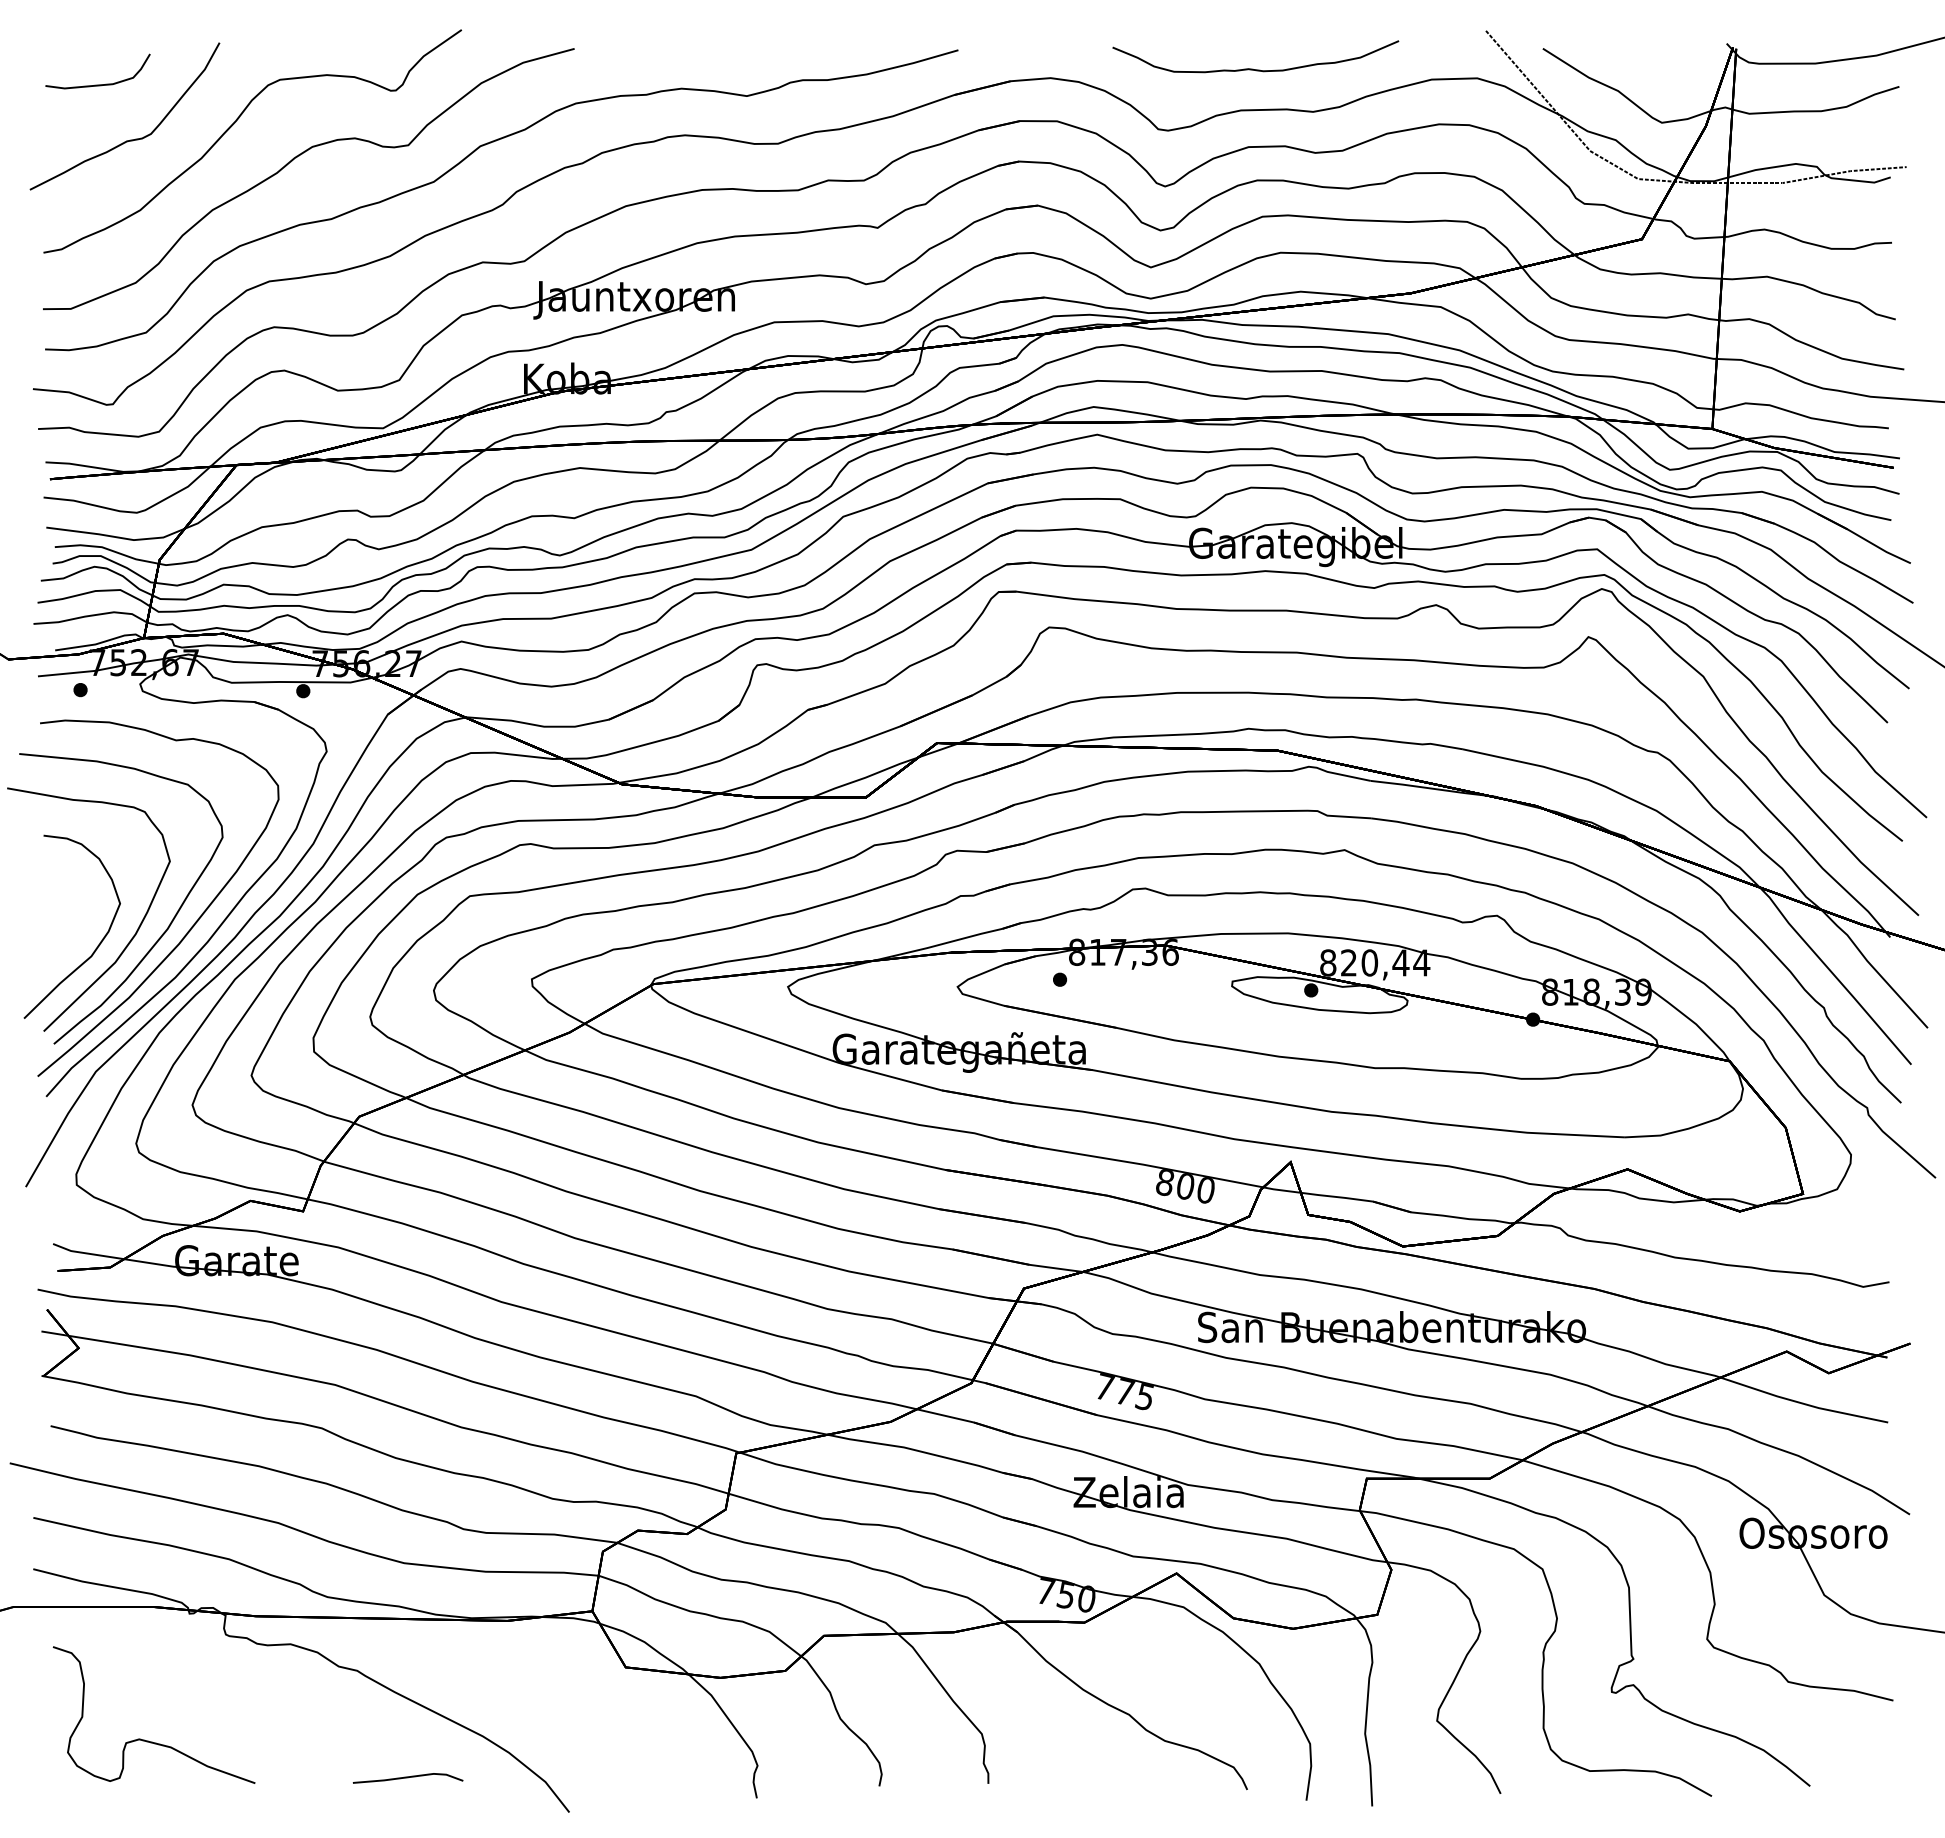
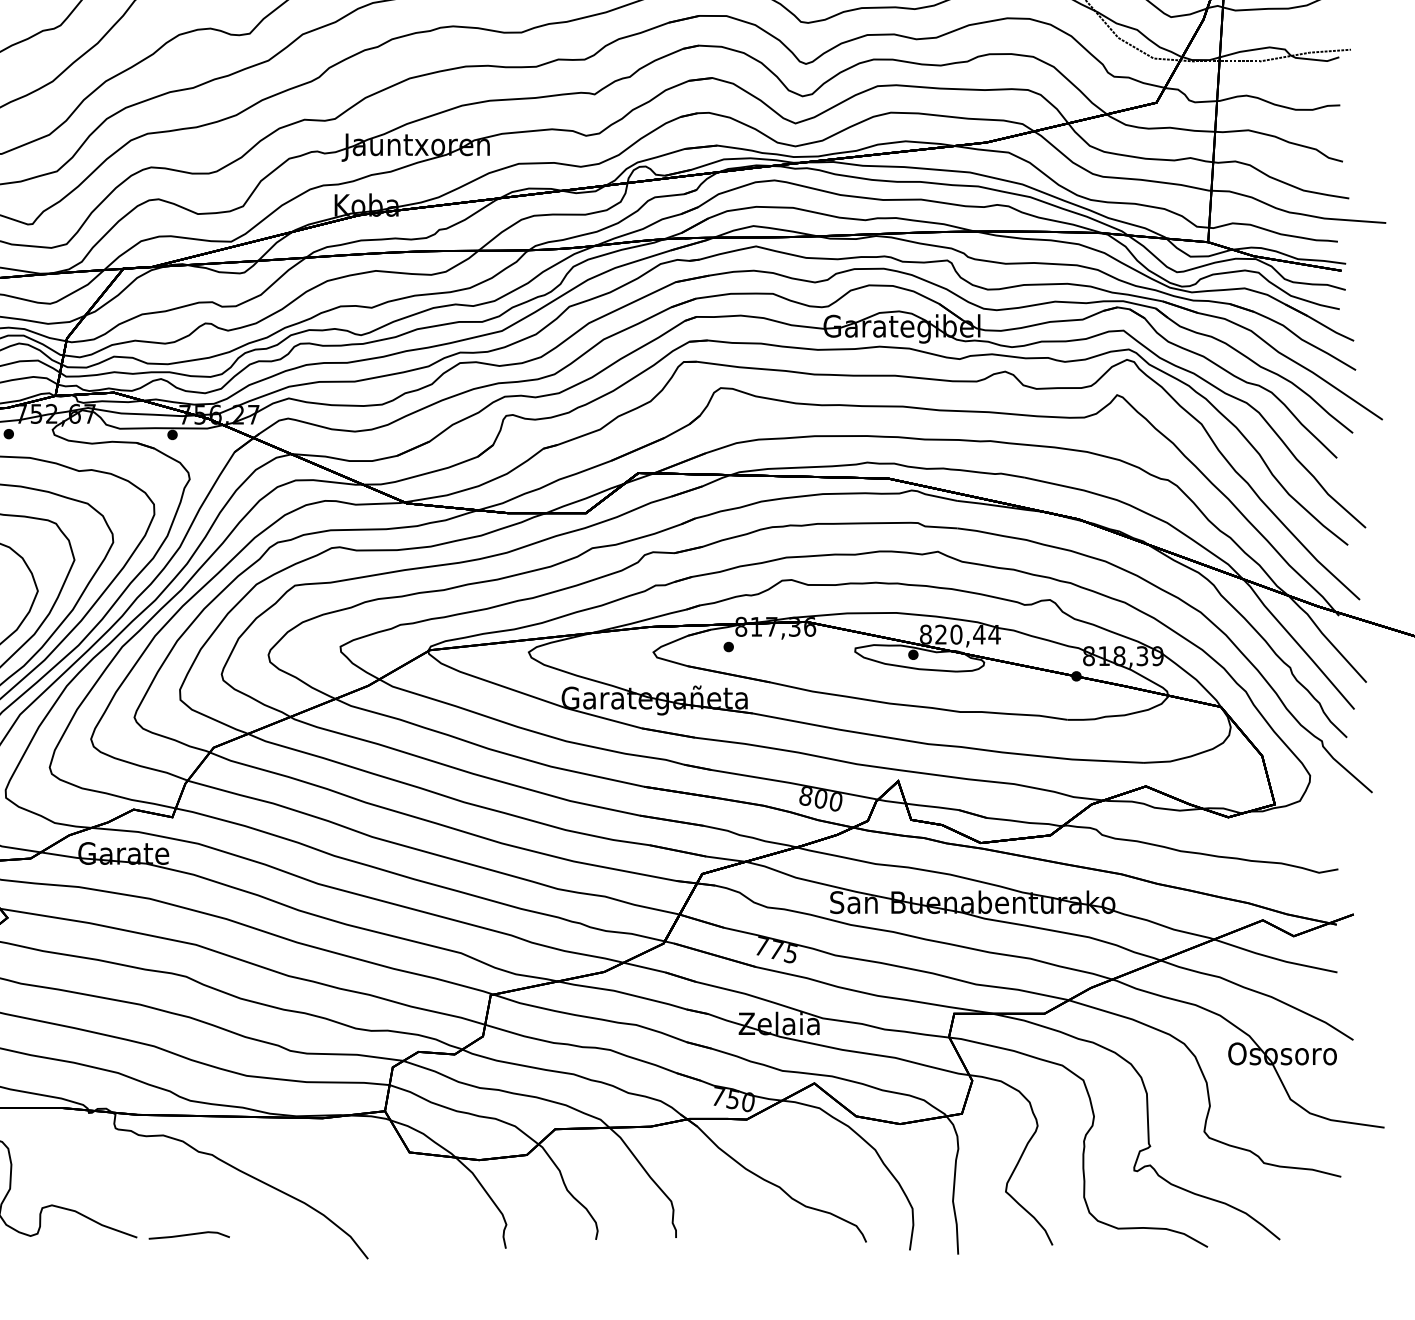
line: (407, 1778) -> (188, 1235), moved

